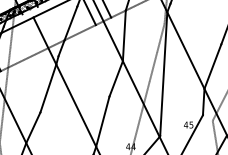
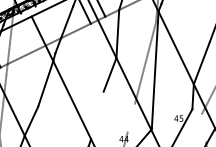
line: (102, 121) -> (97, 115), removed
line: (137, 123) -> (130, 117), removed
line: (214, 134) -> (203, 127), removed

